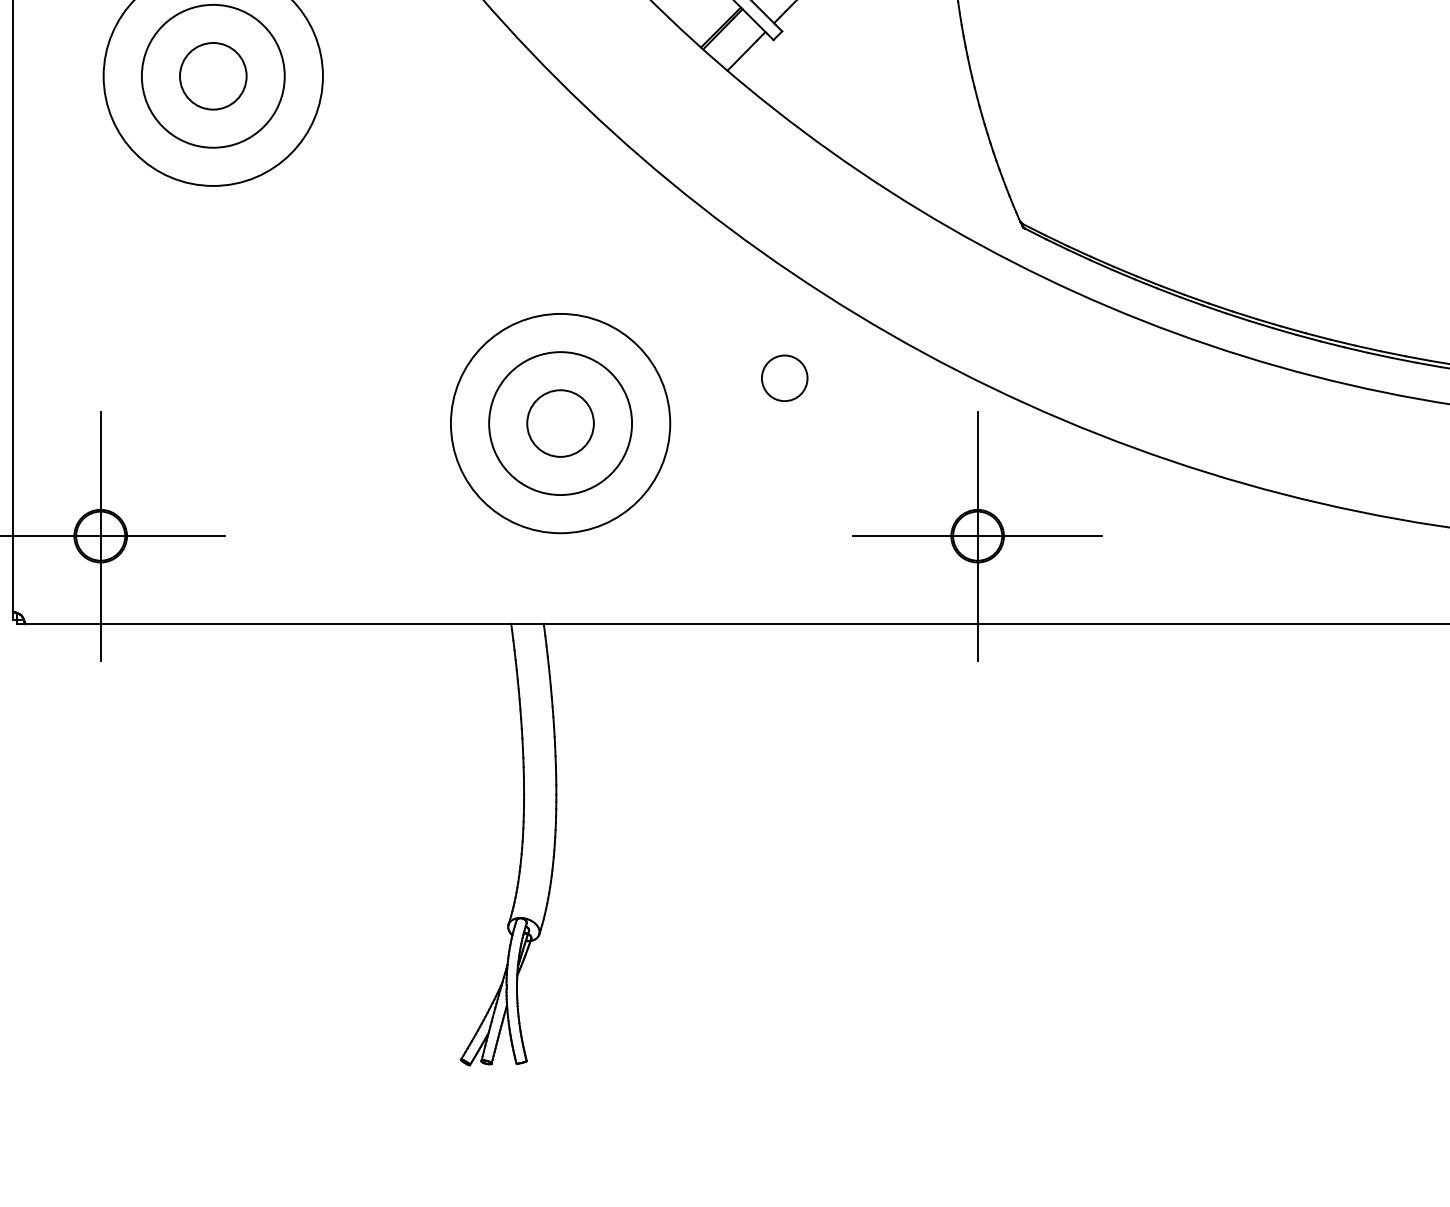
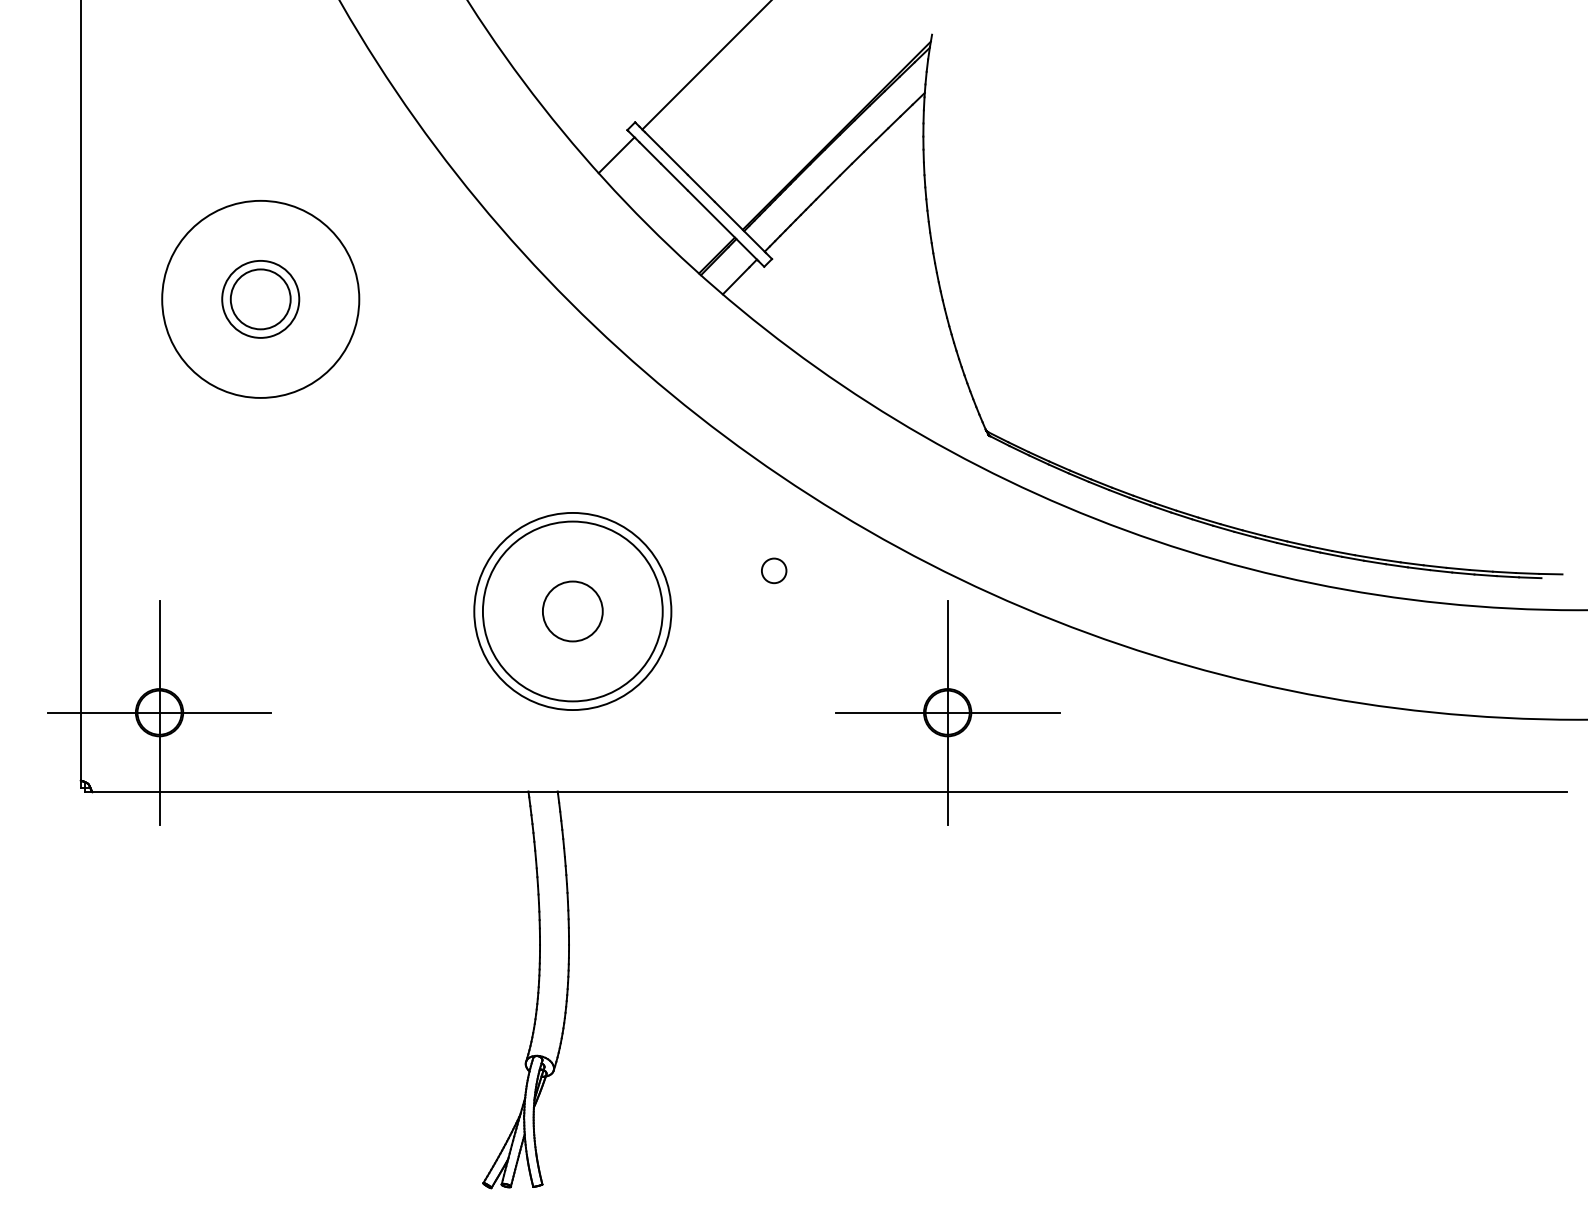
circle: (213, 76) -> (260, 299), size x0.6
circle: (783, 377) -> (773, 570), size x0.6
circle: (560, 423) -> (572, 611), size x1.4

